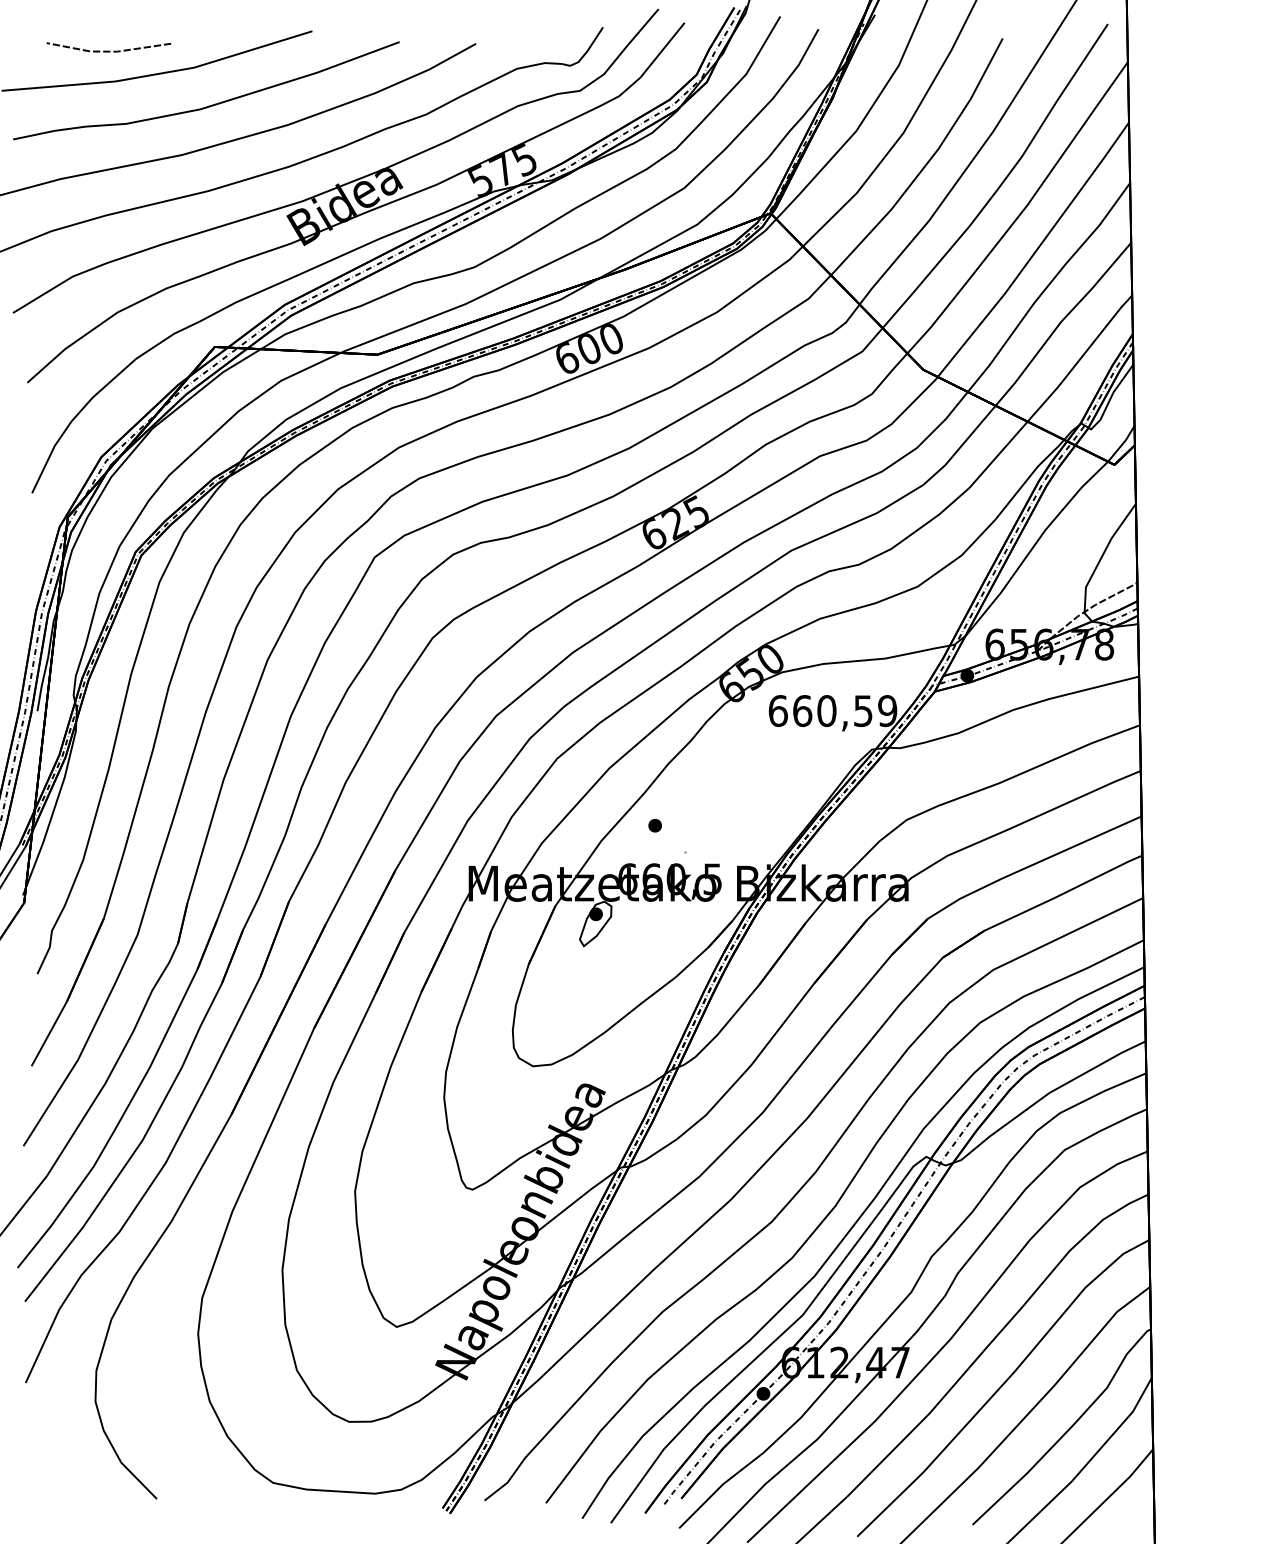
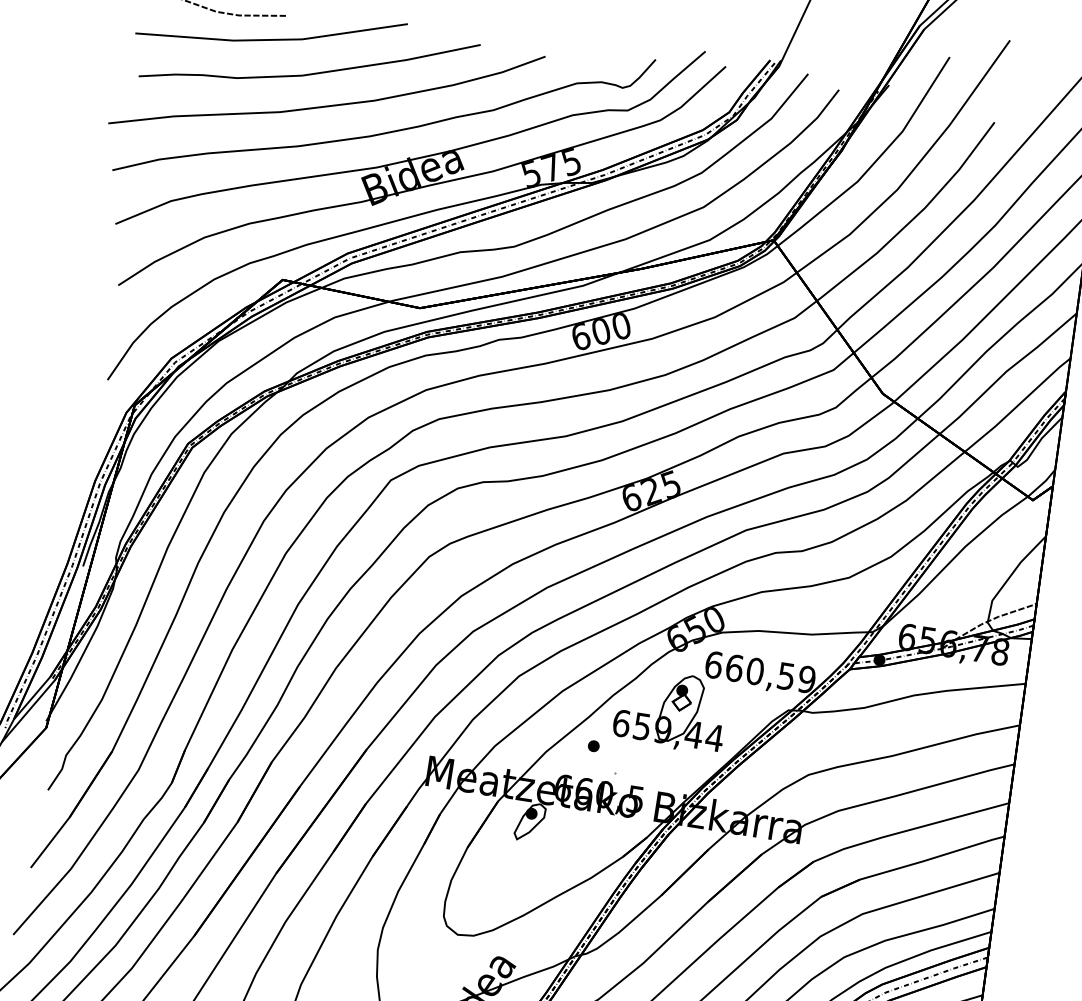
part: (737, 770) -> (671, 710), added

